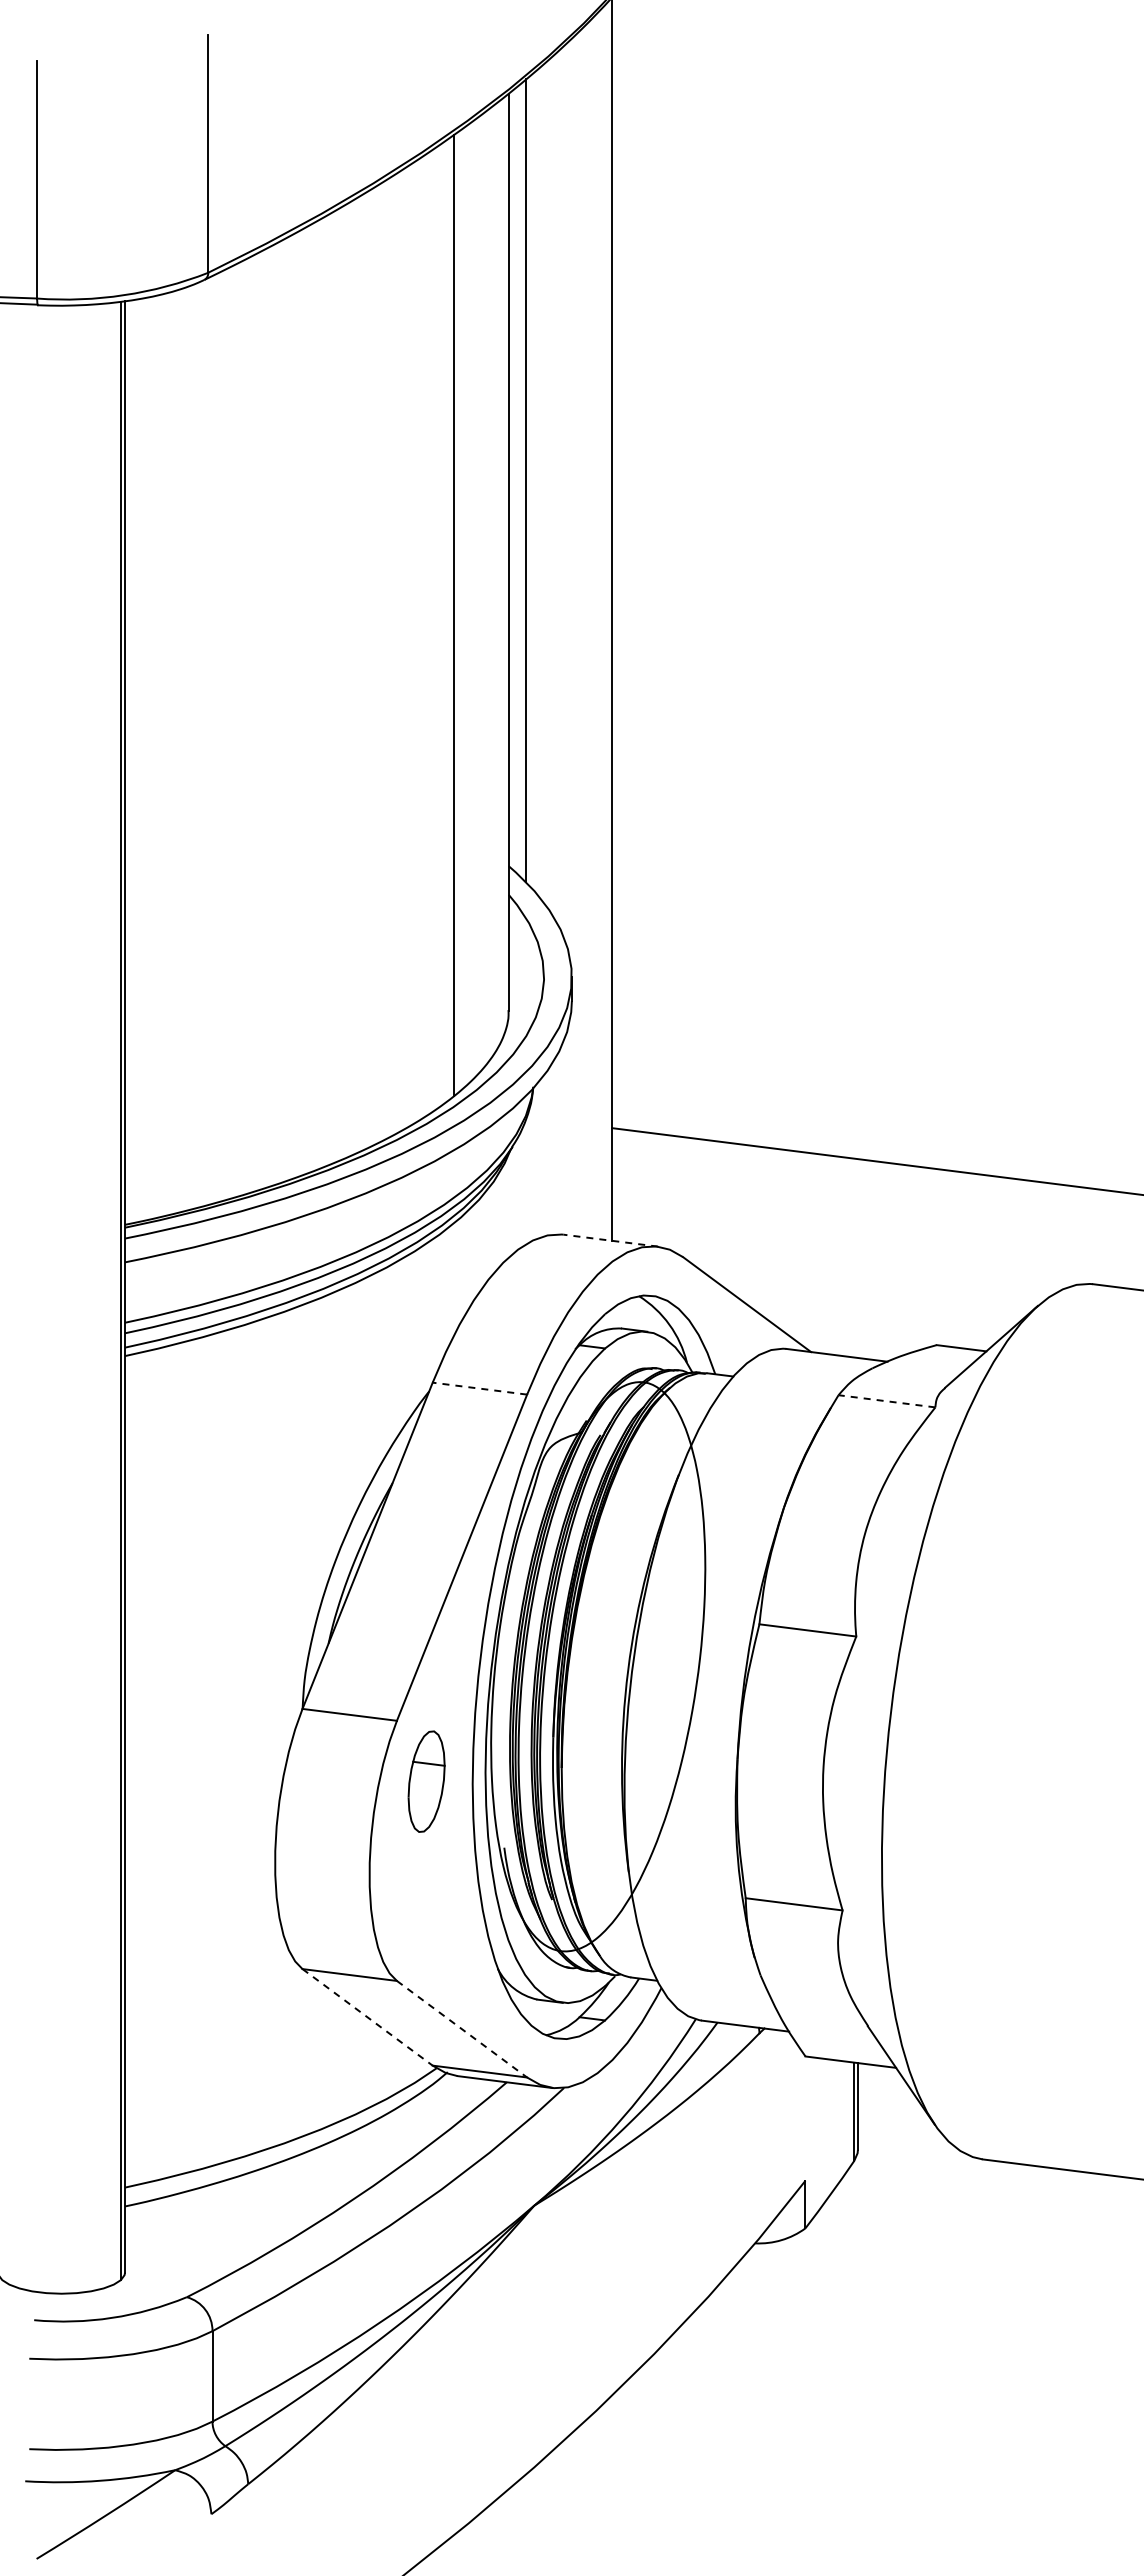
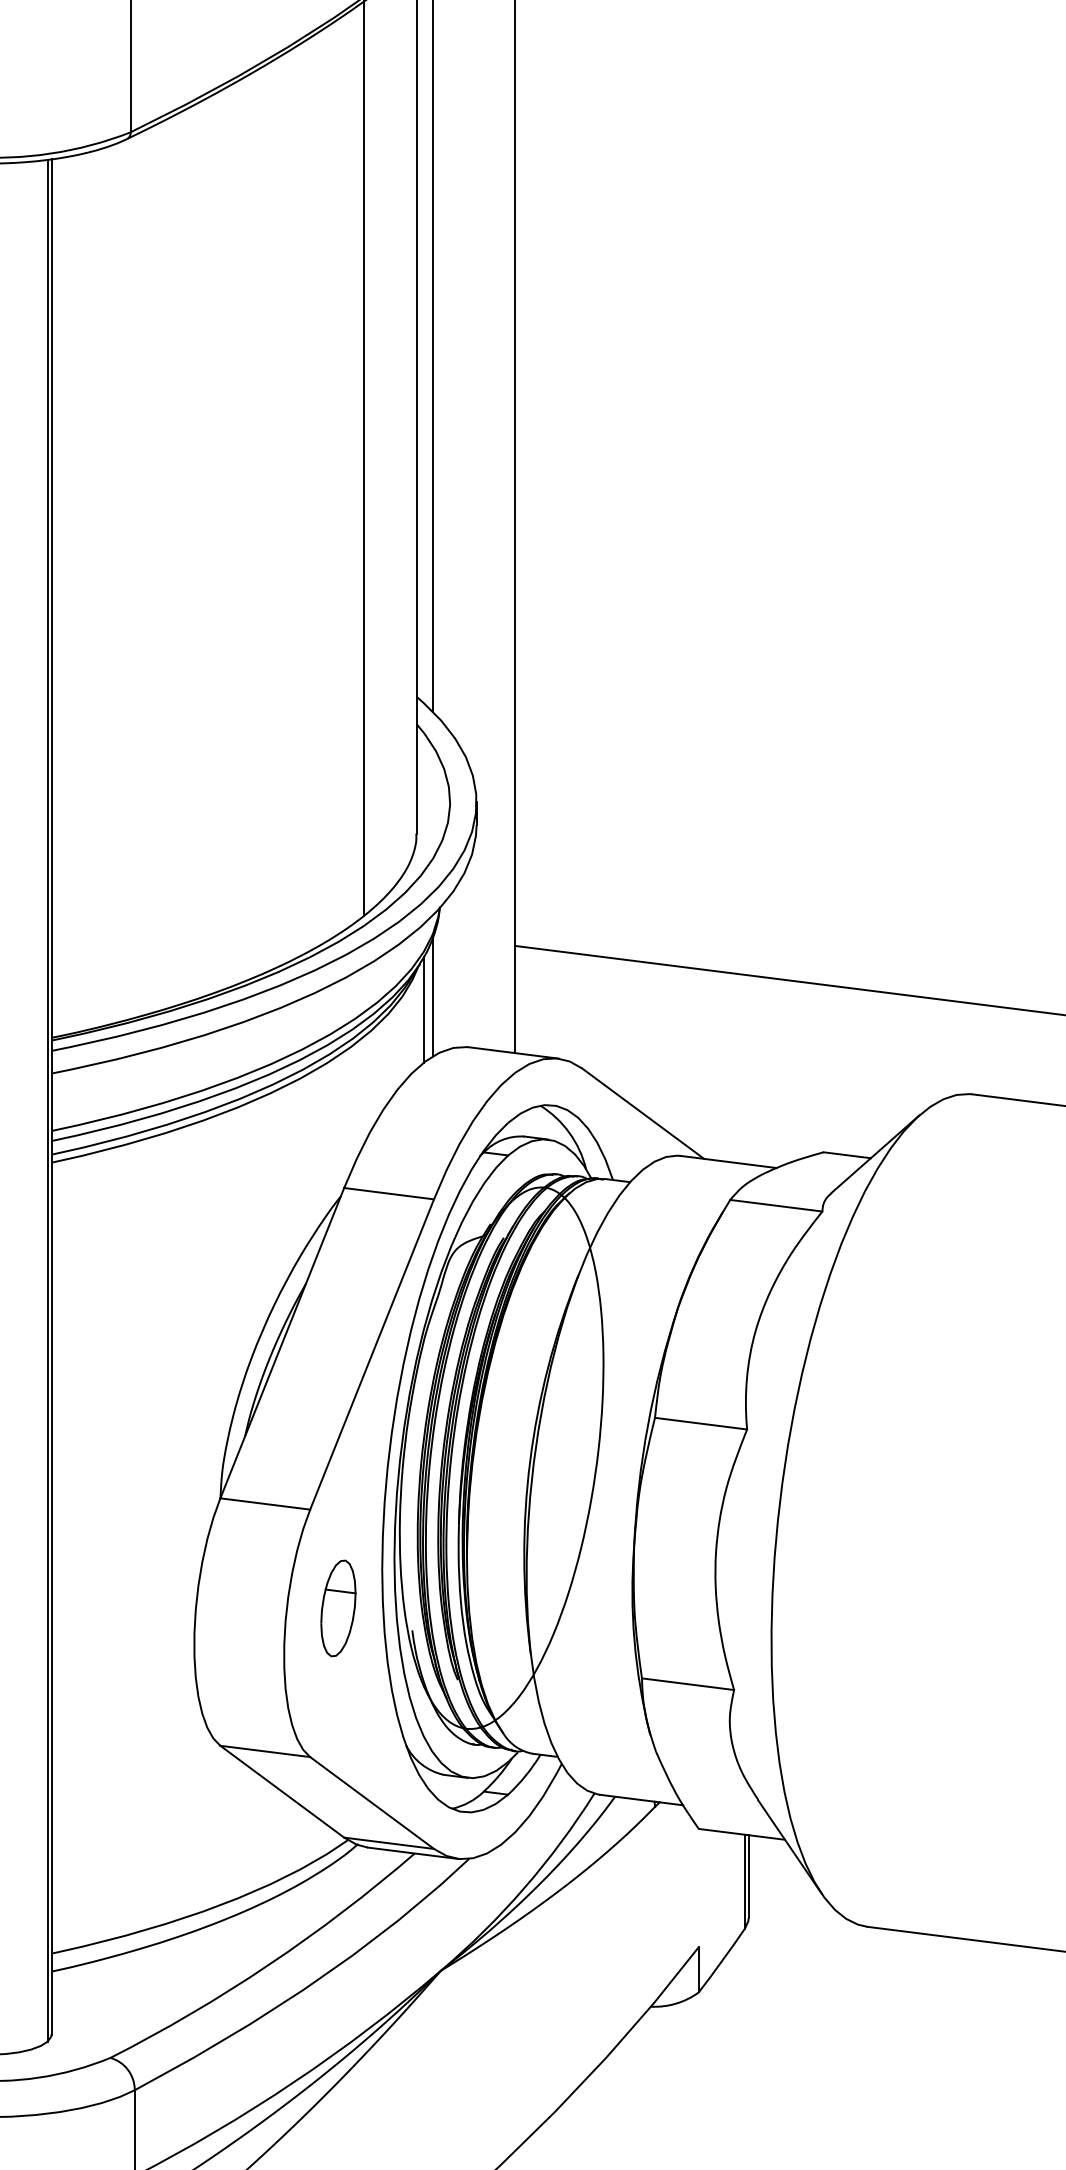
line: (526, 1181) -> (433, 996), added
line: (516, 1195) -> (423, 1009), added
line: (610, 1240) -> (513, 1052), dashed -> solid
line: (479, 1388) -> (388, 1193), dashed -> solid
line: (886, 1401) -> (775, 1205), dashed -> solid
part: (426, 1781) -> (338, 1608), moved
line: (368, 2017) -> (283, 1791), dashed -> solid
line: (462, 2029) -> (372, 1803), dashed -> solid

